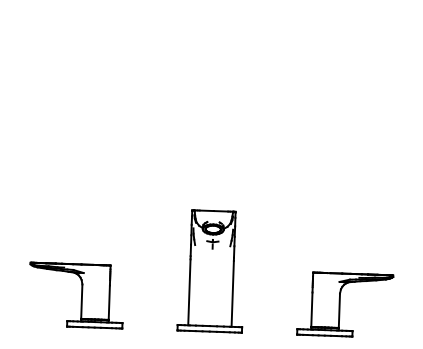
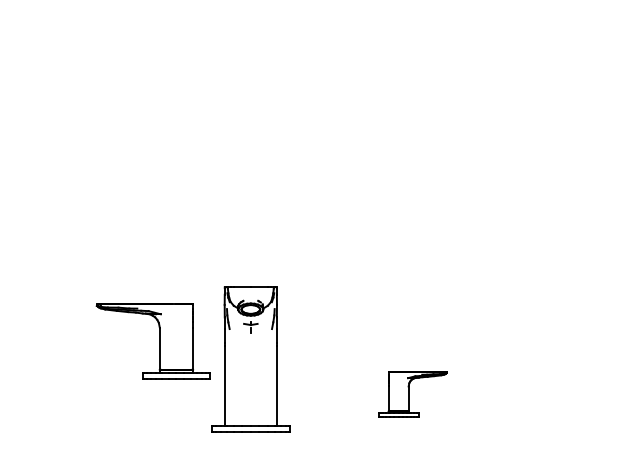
part: (81, 295) -> (159, 341), moved
part: (345, 304) -> (412, 394), size x0.6

